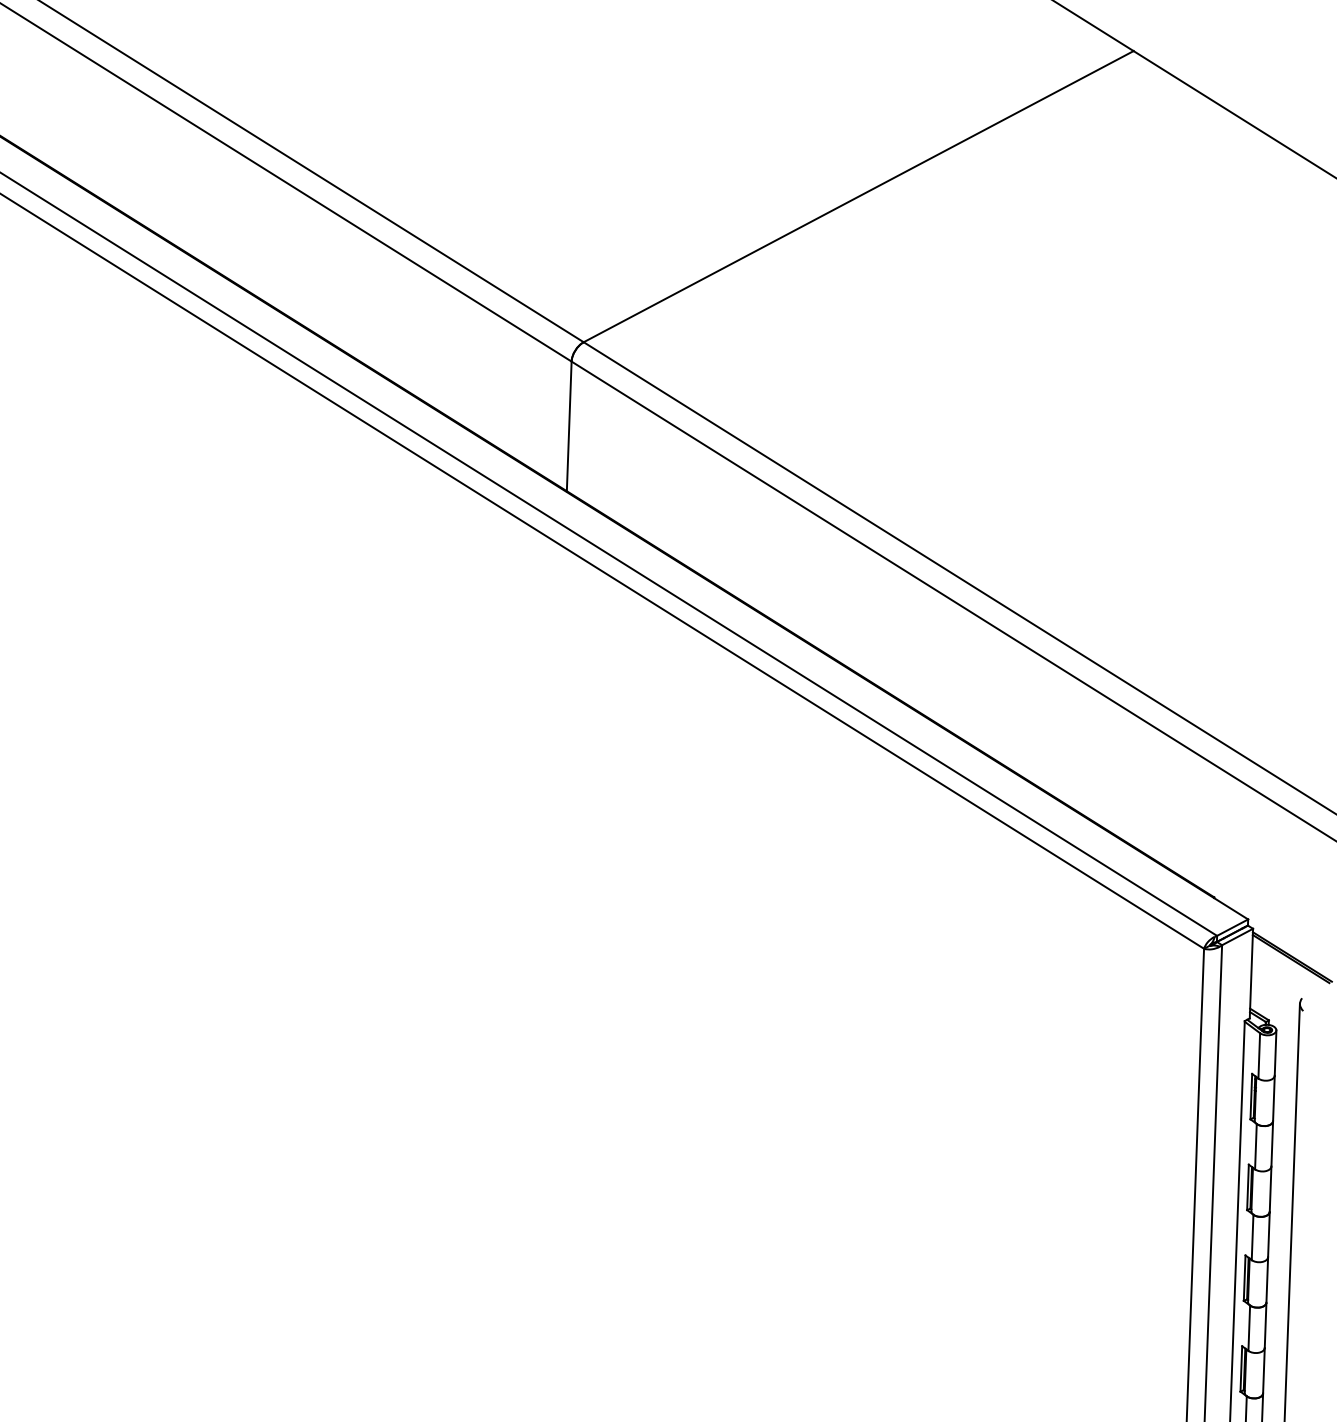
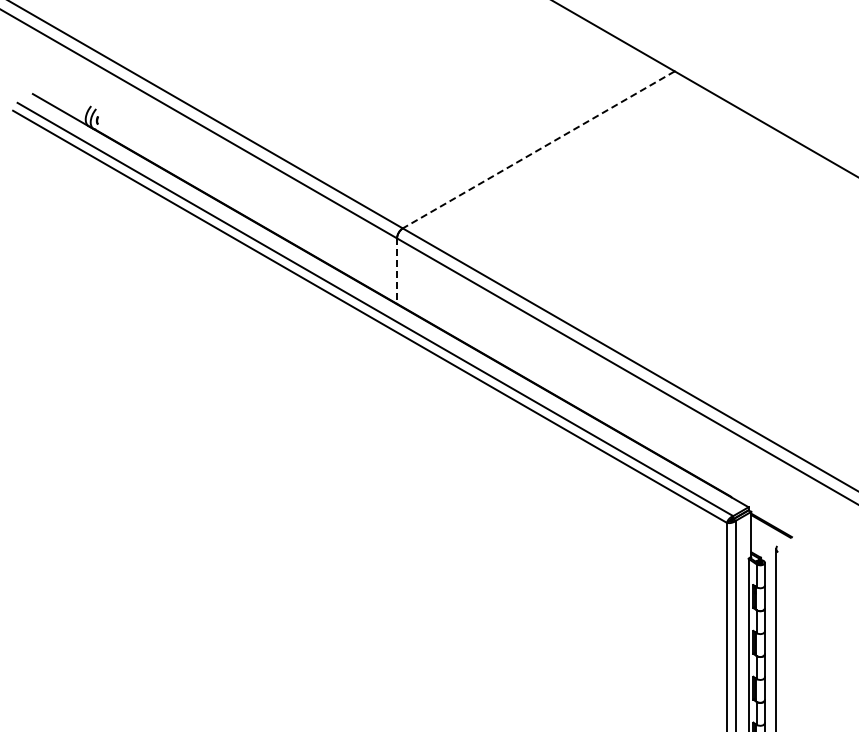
line: (858, 197) -> (538, 150), solid -> dashed
line: (570, 427) -> (397, 271), solid -> dashed

